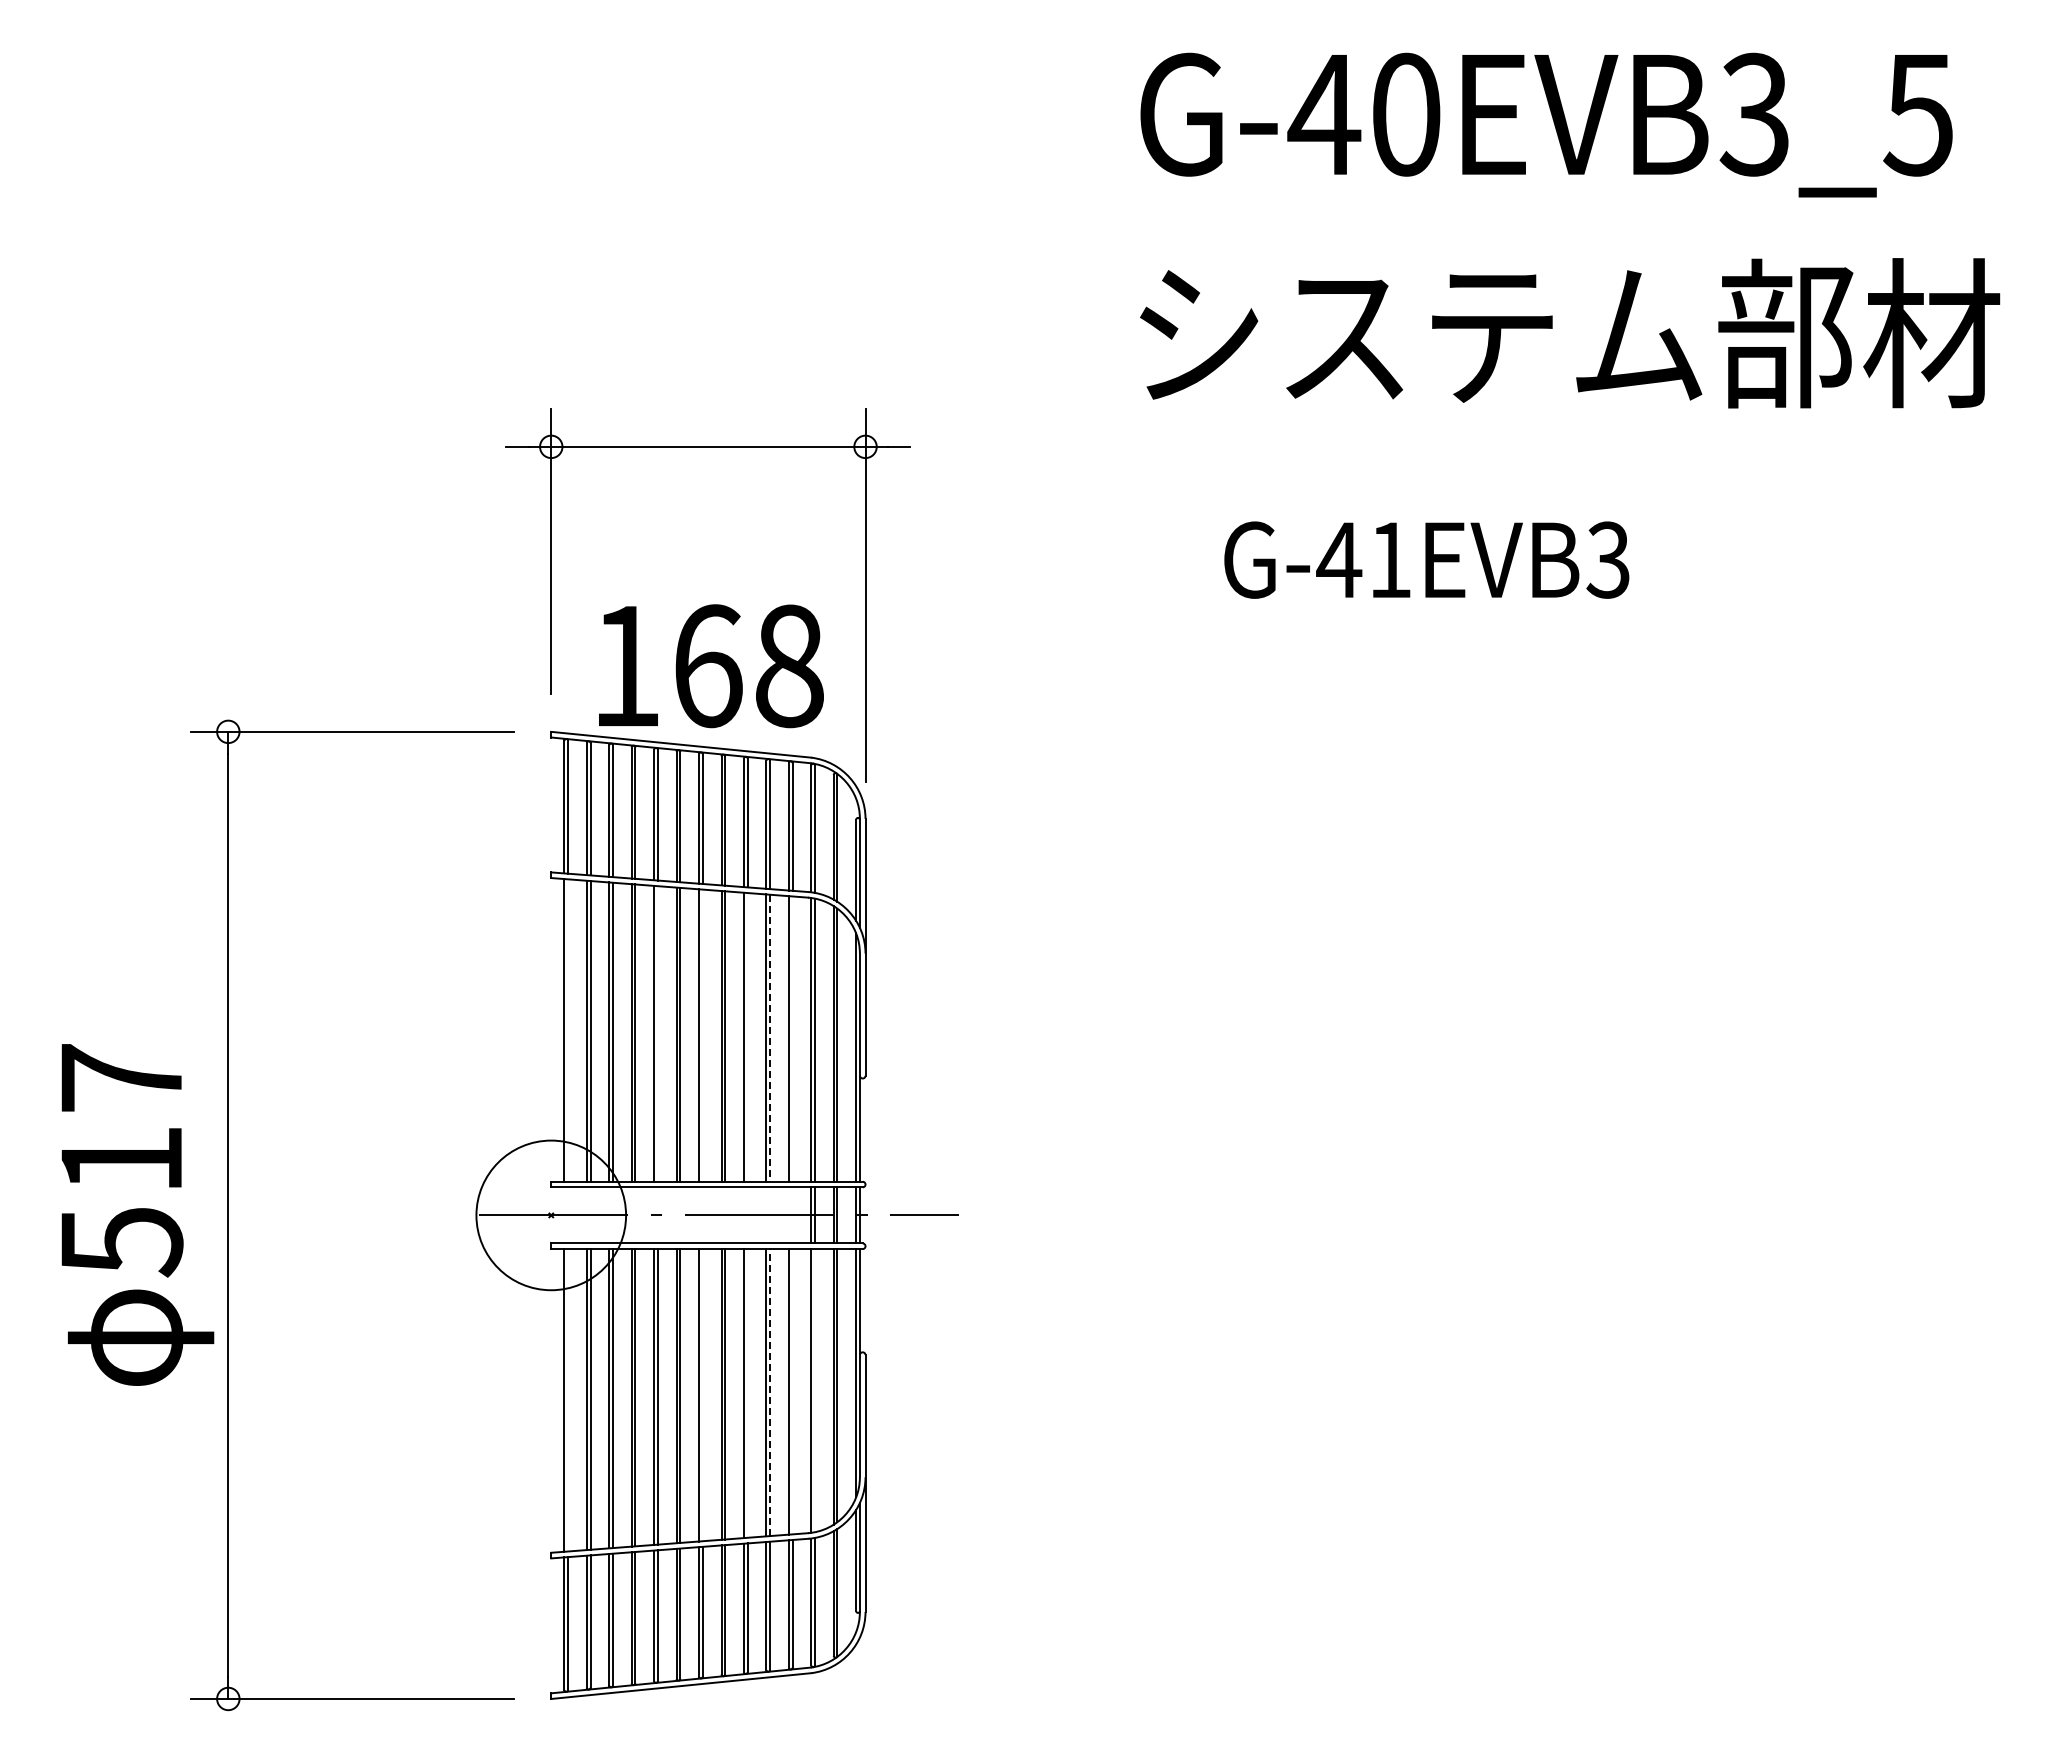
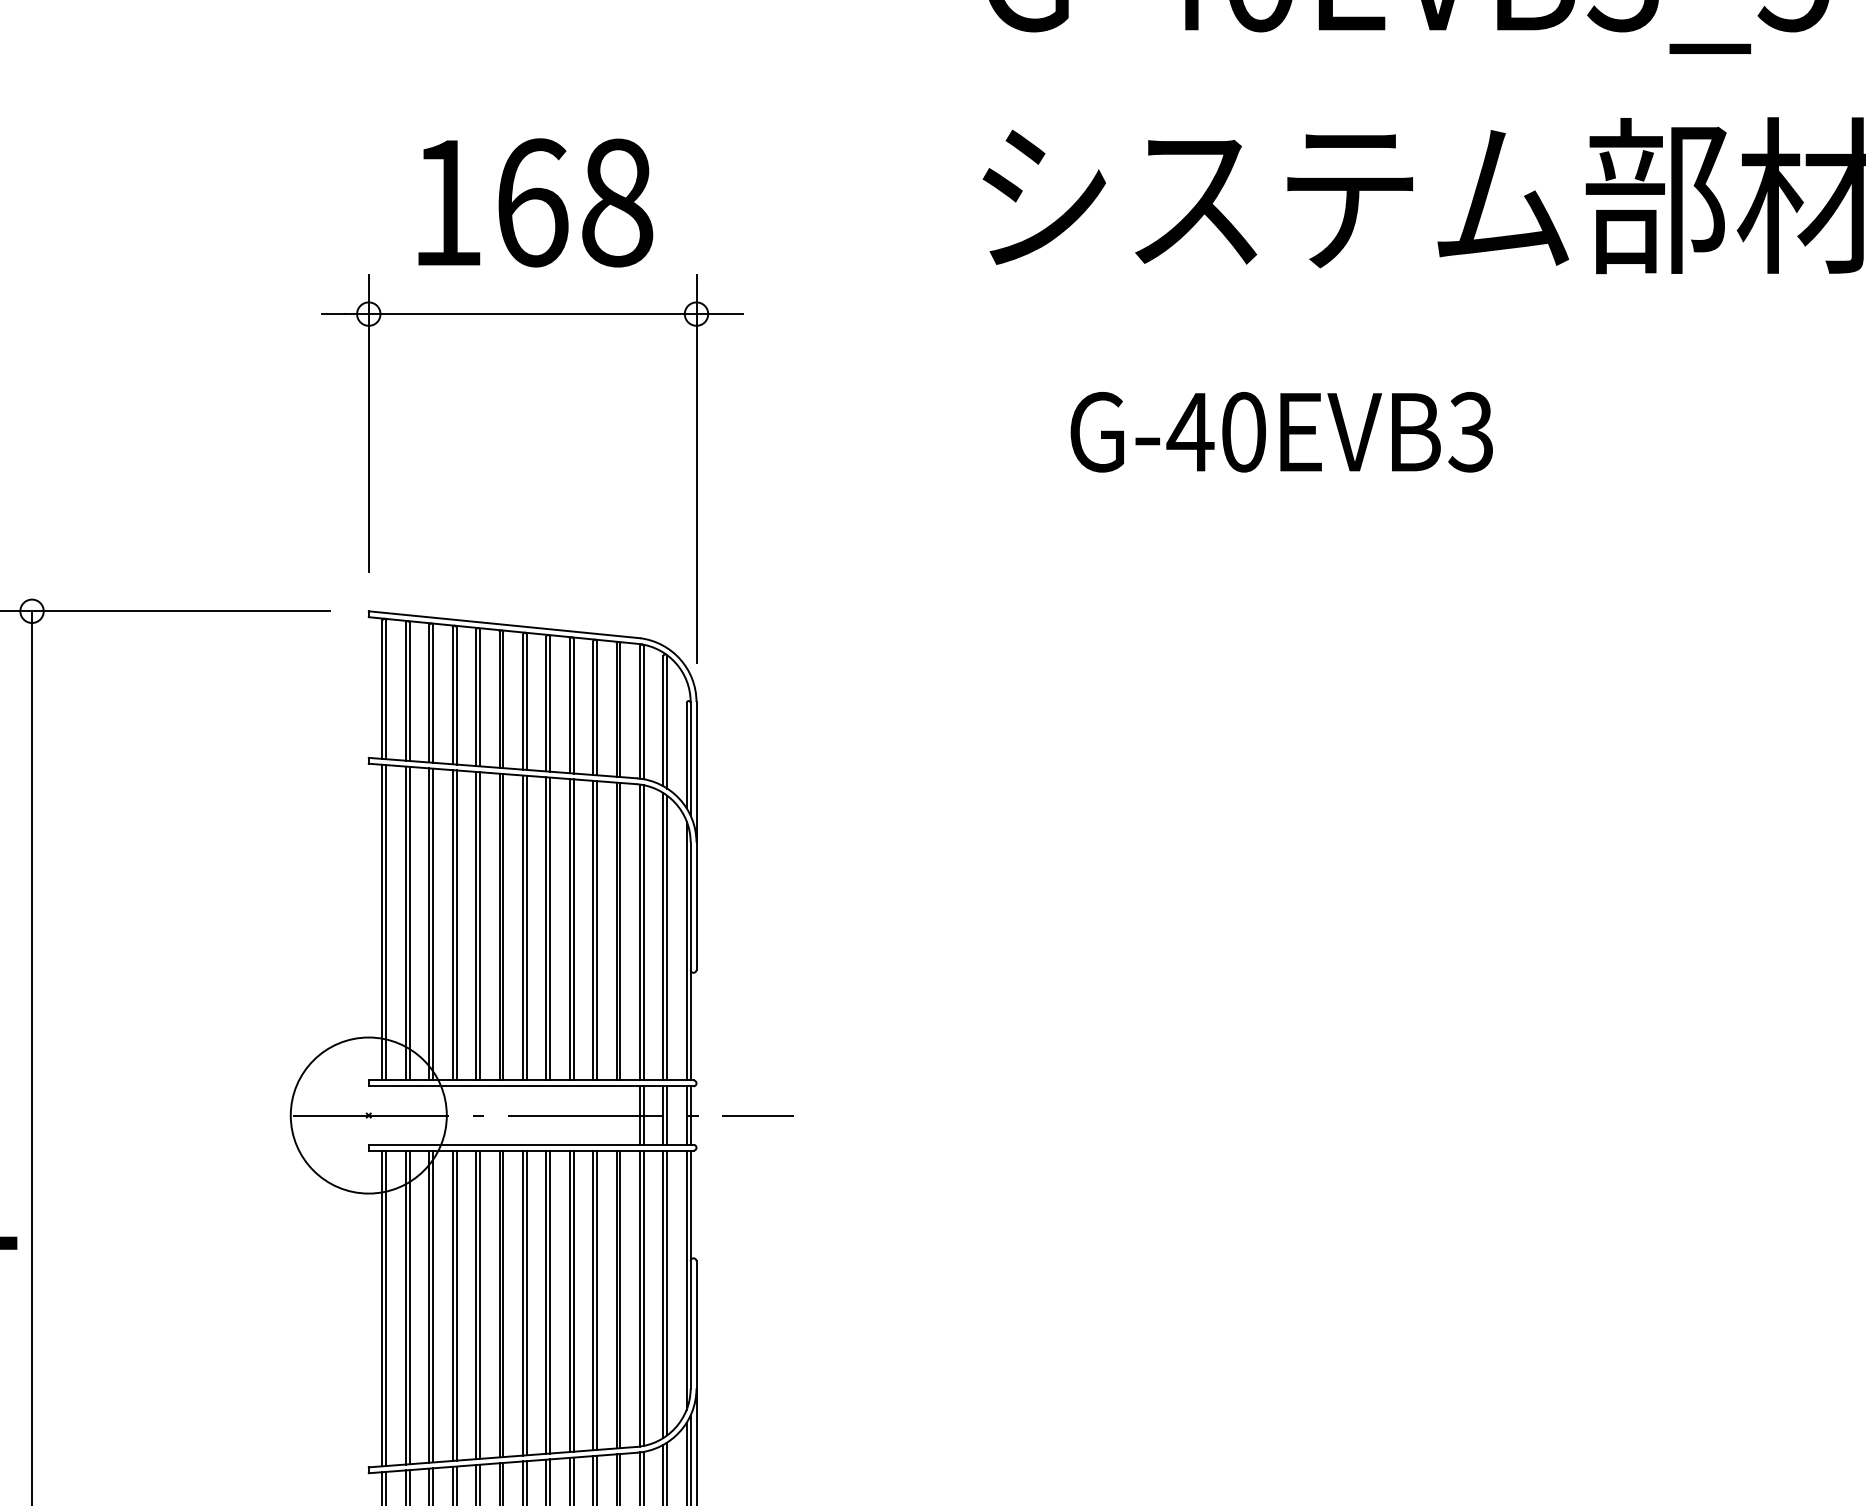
text: (1390, 559) -> (1243, 431), G-41EVB3 -> G-40EVB3
text: (711, 666) -> (535, 203), moved
line: (568, 1030) -> (386, 922), added
line: (657, 1033) -> (479, 925), added
line: (702, 1035) -> (526, 927), added
line: (747, 1037) -> (573, 930), added
line: (770, 1038) -> (597, 931), dashed -> solid
line: (792, 1038) -> (620, 931), added
line: (815, 1390) -> (644, 1298), added
line: (792, 1391) -> (620, 1299), added
line: (770, 1392) -> (597, 1300), dashed -> solid
line: (747, 1393) -> (573, 1301), added
line: (702, 1395) -> (526, 1303), added
line: (568, 1400) -> (386, 1308), added

